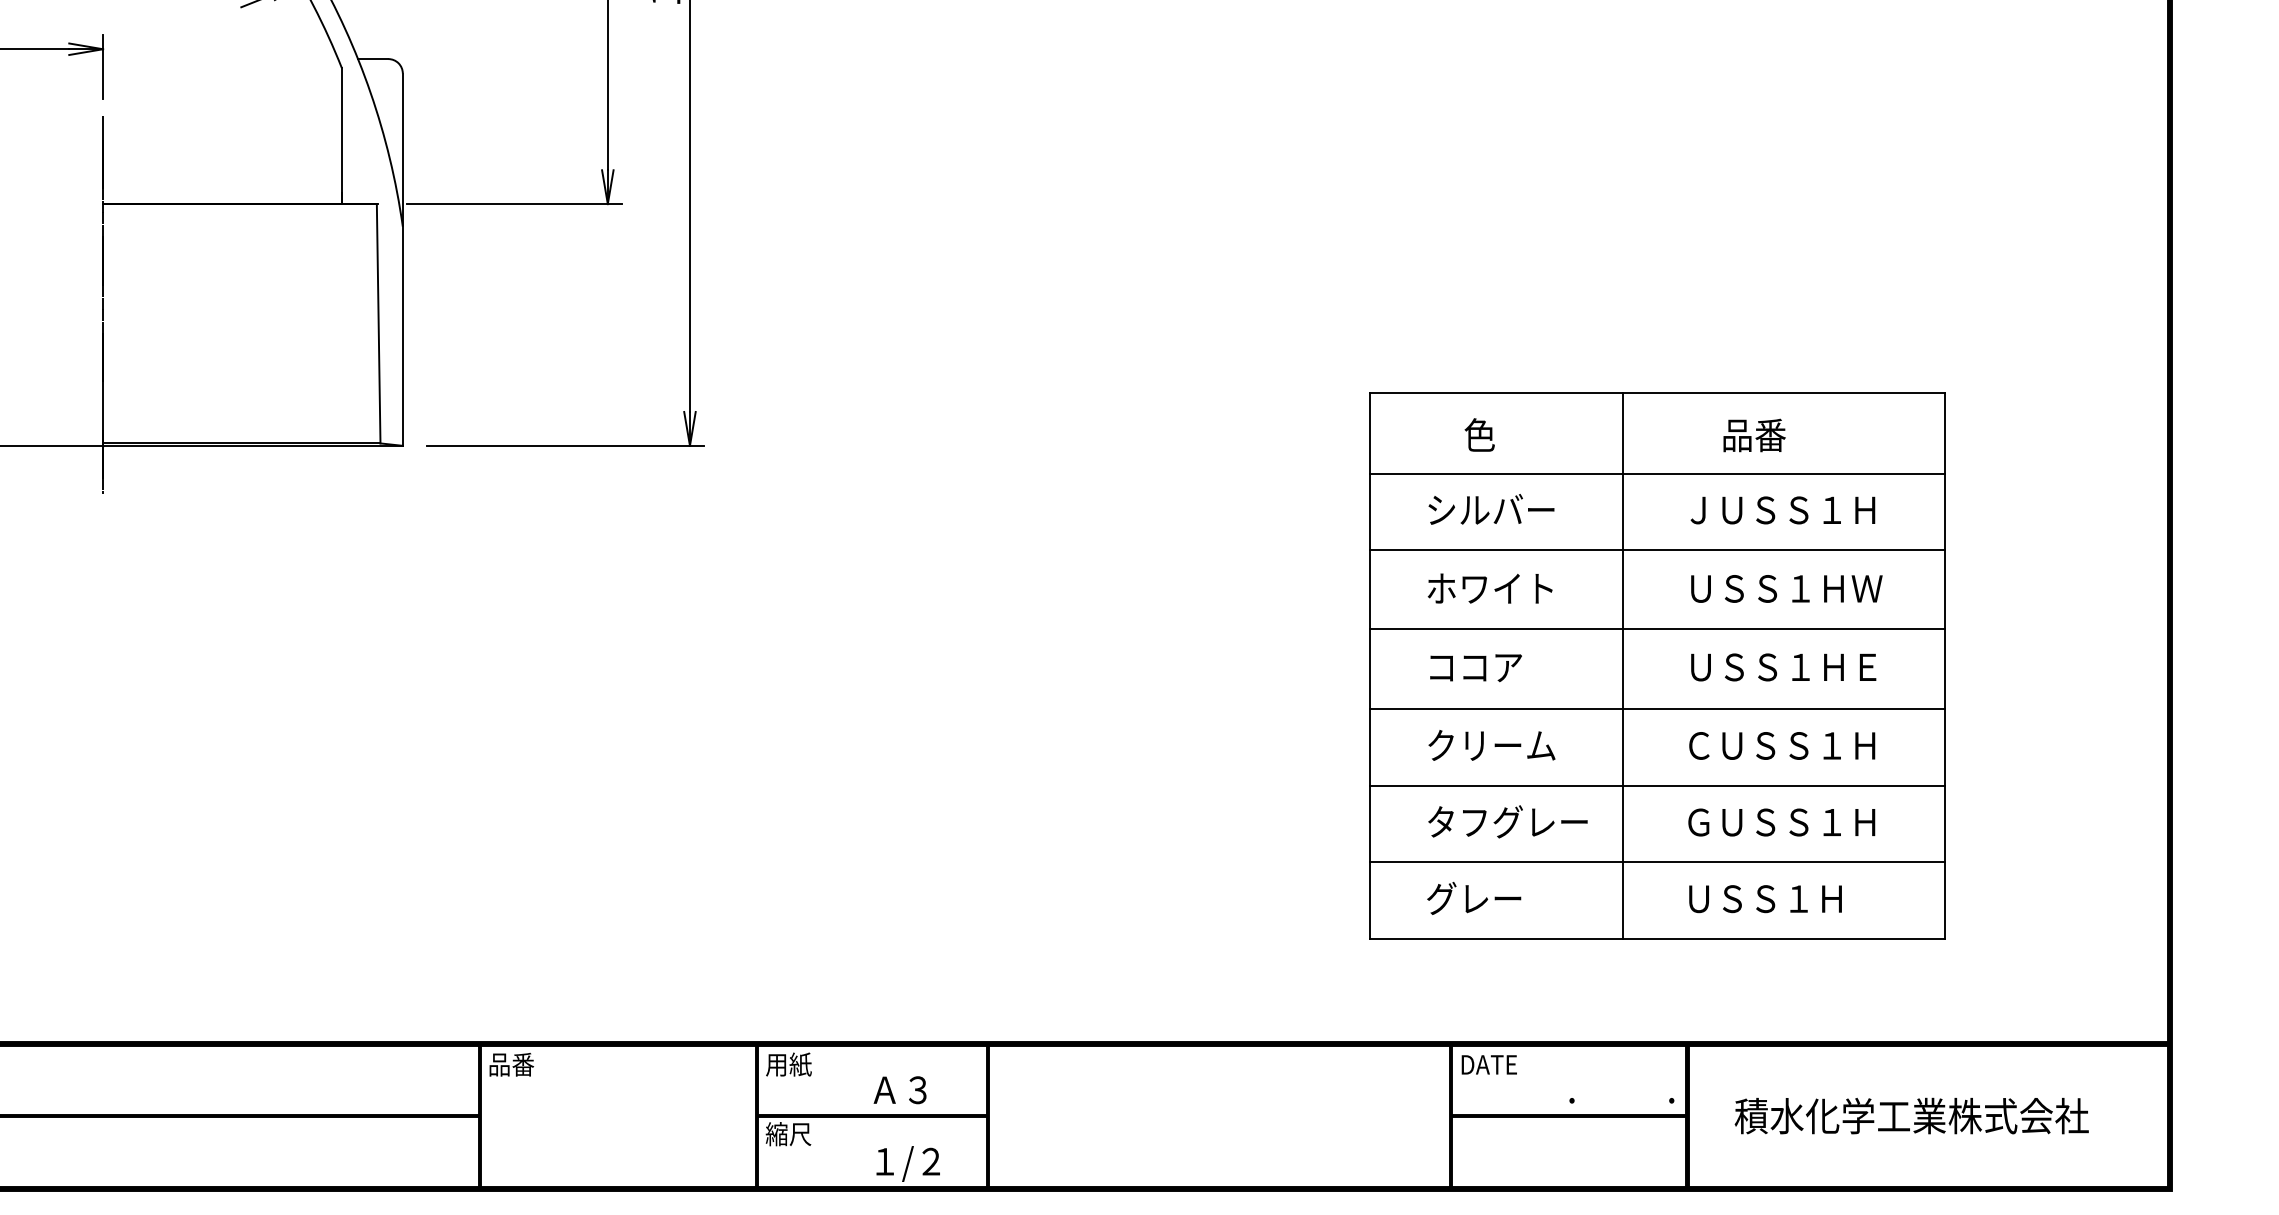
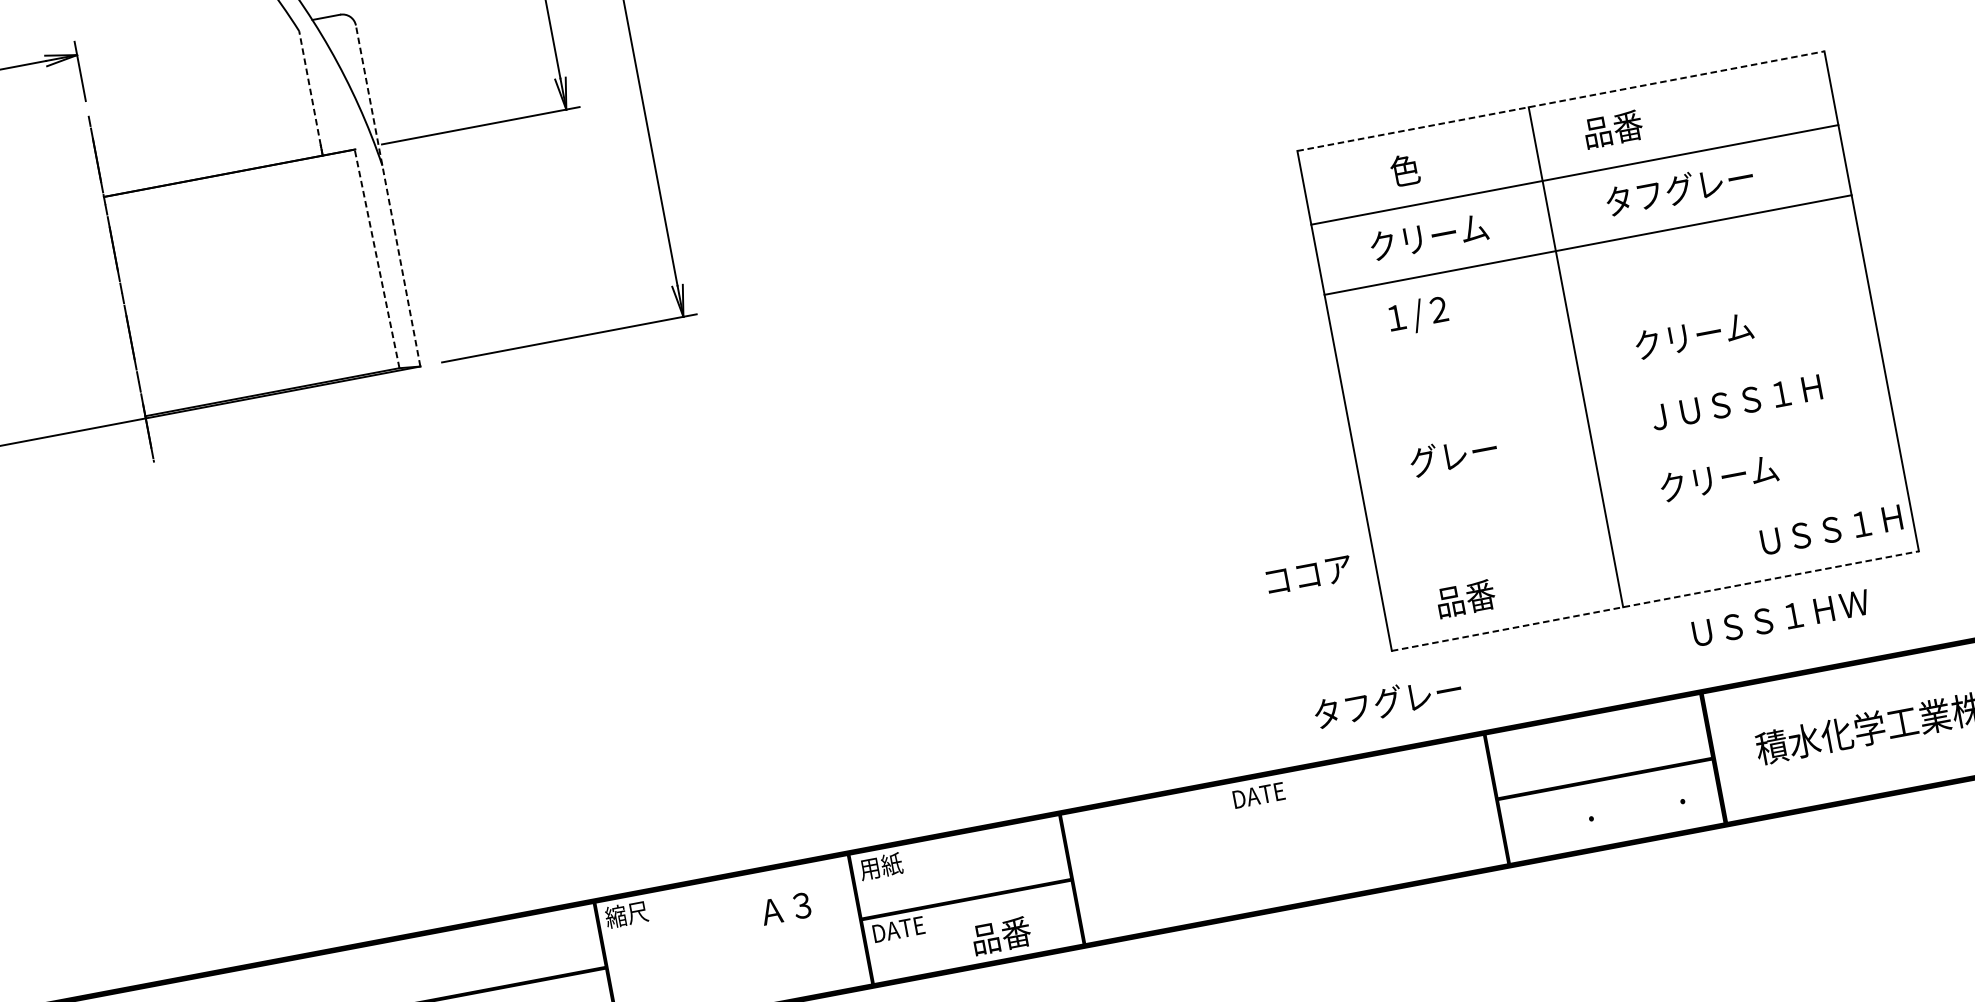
line: (341, 136) -> (310, 93), solid -> dashed
line: (402, 259) -> (387, 195), solid -> dashed
line: (378, 323) -> (376, 258), solid -> dashed
line: (1657, 393) -> (1560, 101), solid -> dashed
text: (1754, 435) -> (1613, 129), moved
text: (1491, 509) -> (1428, 236), シルバー -> クリーム
text: (1780, 509) -> (1693, 186), ＪＵＳＳ１Ｈ -> タフグレー
text: (1786, 588) -> (1780, 617), moved
text: (1489, 591) -> (1441, 311), ホワイト -> １/２
line: (1657, 628) -> (1601, 316), removed
text: (1782, 666) -> (1722, 329), ＵＳＳ１ＨＥ -> クリーム
text: (1475, 668) -> (1308, 575), moved
line: (1657, 709) -> (1615, 390), removed
text: (1491, 744) -> (1469, 451), クリーム -> グレー
text: (1699, 745) -> (1660, 416), ＣＵＳＳ１Ｈ -> ＪＵＳＳ１Ｈ
line: (1657, 785) -> (1628, 460), removed
text: (1507, 821) -> (1387, 701), moved
text: (1780, 821) -> (1747, 472), ＧＵＳＳ１Ｈ -> クリーム
line: (1657, 862) -> (1641, 531), removed
text: (1474, 898) -> (1480, 595), グレー -> 品番
text: (1765, 899) -> (1831, 530), moved
line: (1657, 939) -> (1655, 601), solid -> dashed
text: (511, 1064) -> (627, 914), 品番 -> 縮尺
text: (1488, 1064) -> (1258, 795), moved
text: (899, 1090) -> (785, 909), moved
text: (1621, 1100) -> (1636, 810), moved
text: (793, 1134) -> (897, 929), 縮尺 -> DATE
text: (905, 1163) -> (1005, 936), １/２ -> 品番

